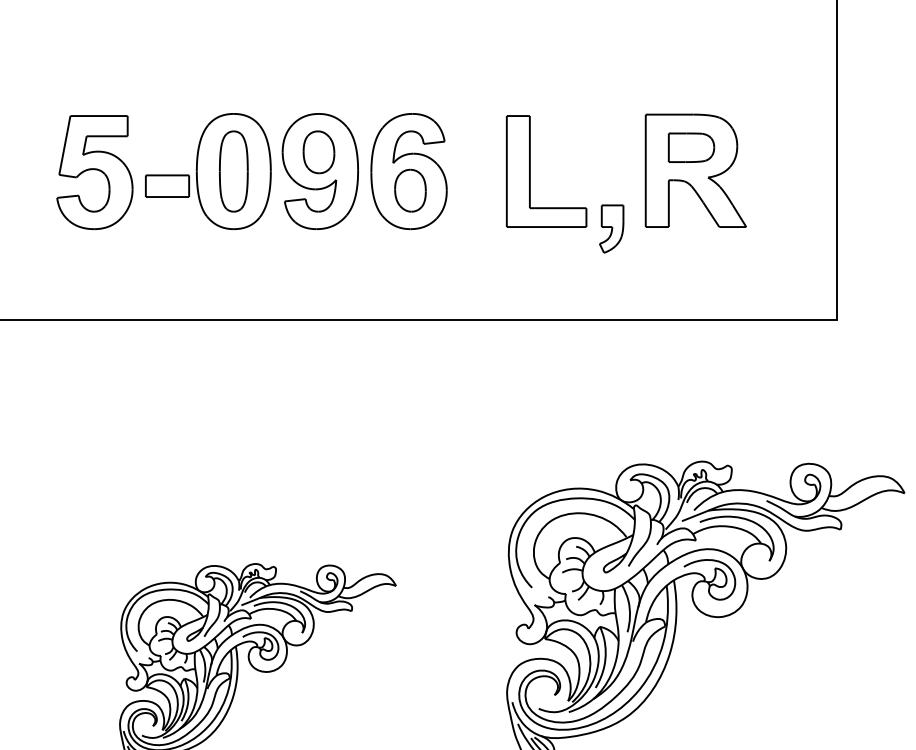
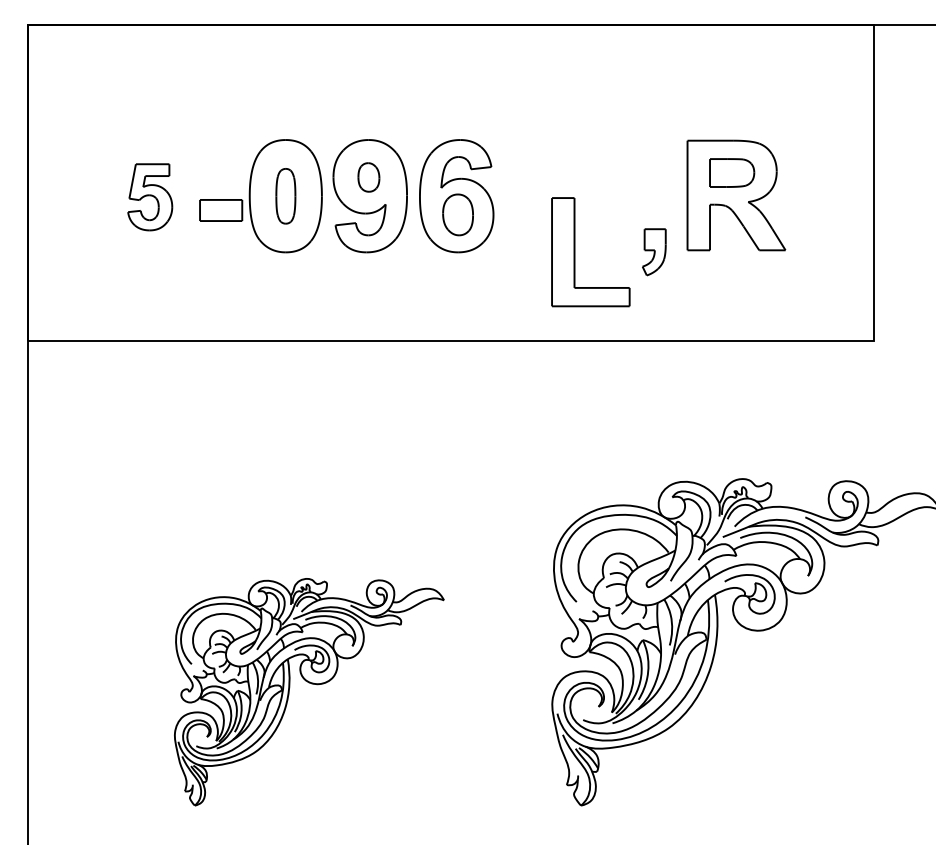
part: (318, 152) -> (368, 177), size x0.7
part: (233, 171) -> (285, 196), size x0.7
part: (530, 171) -> (575, 252), moved
part: (94, 172) -> (149, 197), size x0.6

